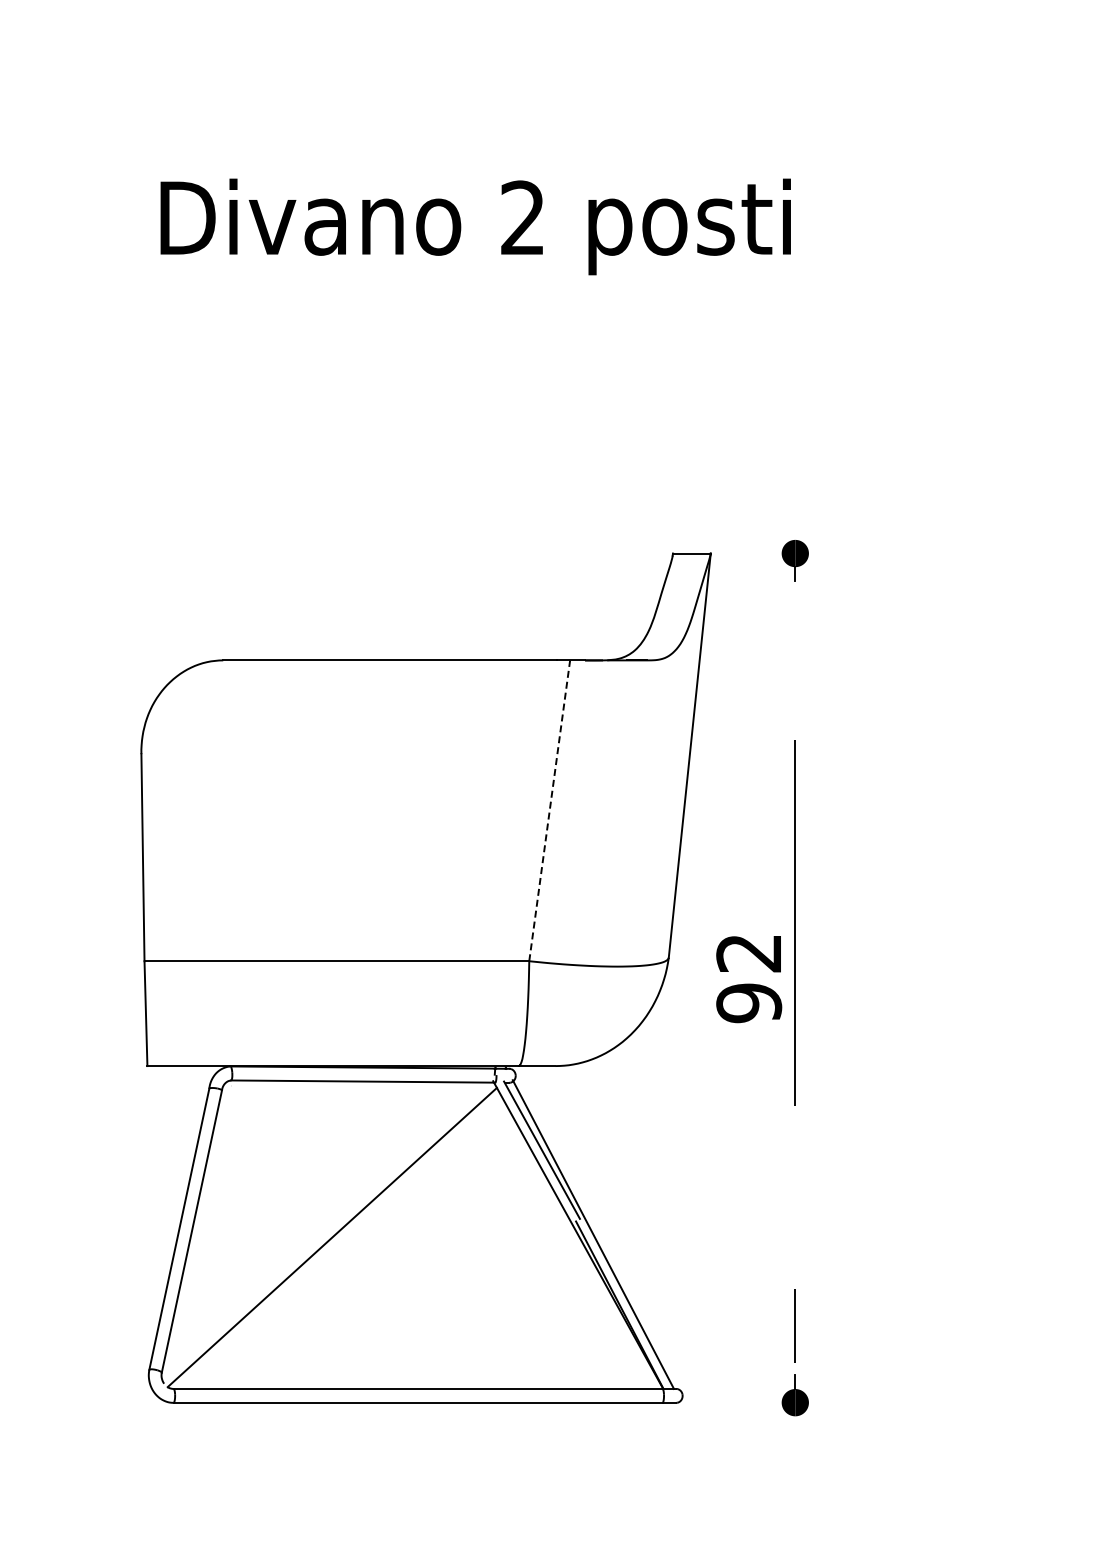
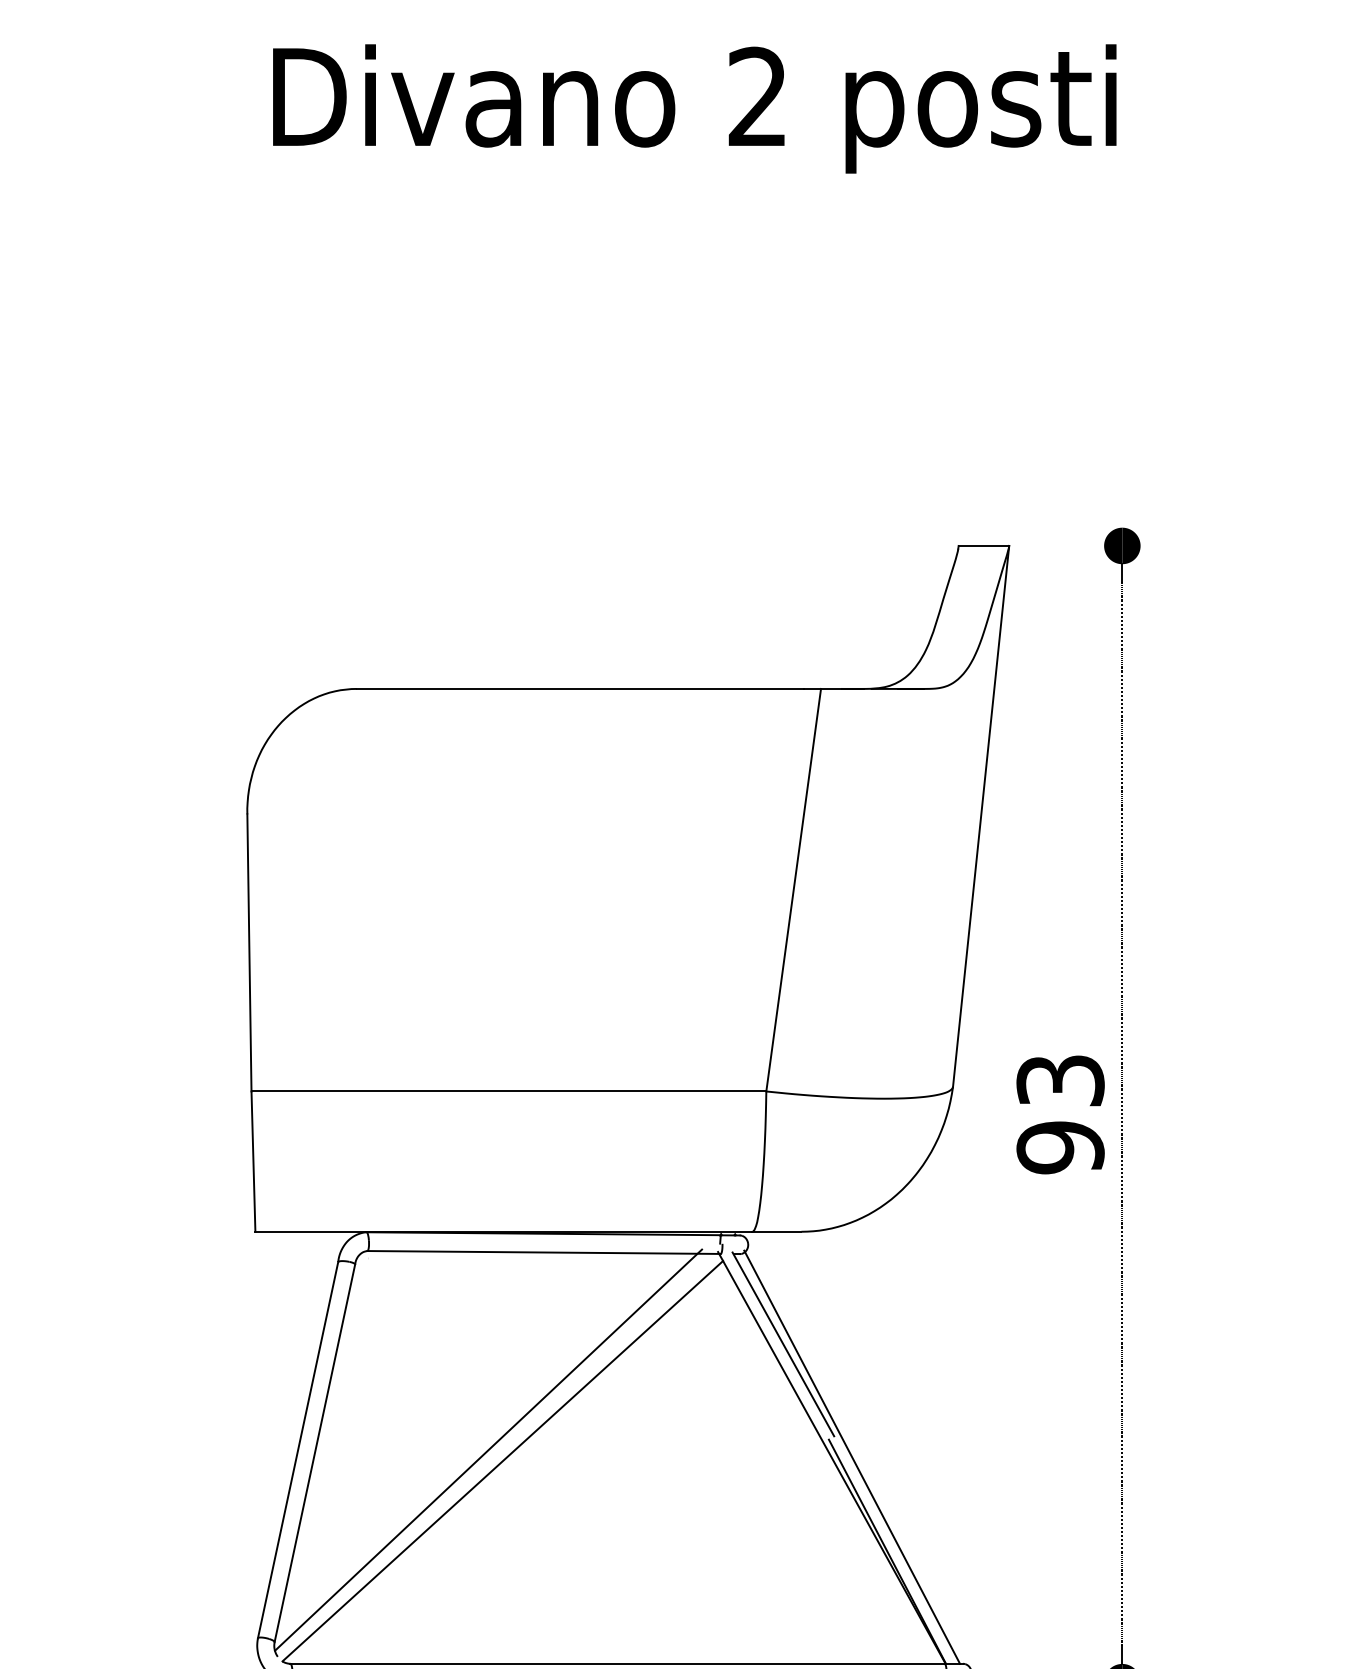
line: (549, 810) -> (793, 889), dashed -> solid
text: (749, 953) -> (1061, 1081), 92 -> 93
line: (321, 1229) -> (488, 1450), added

